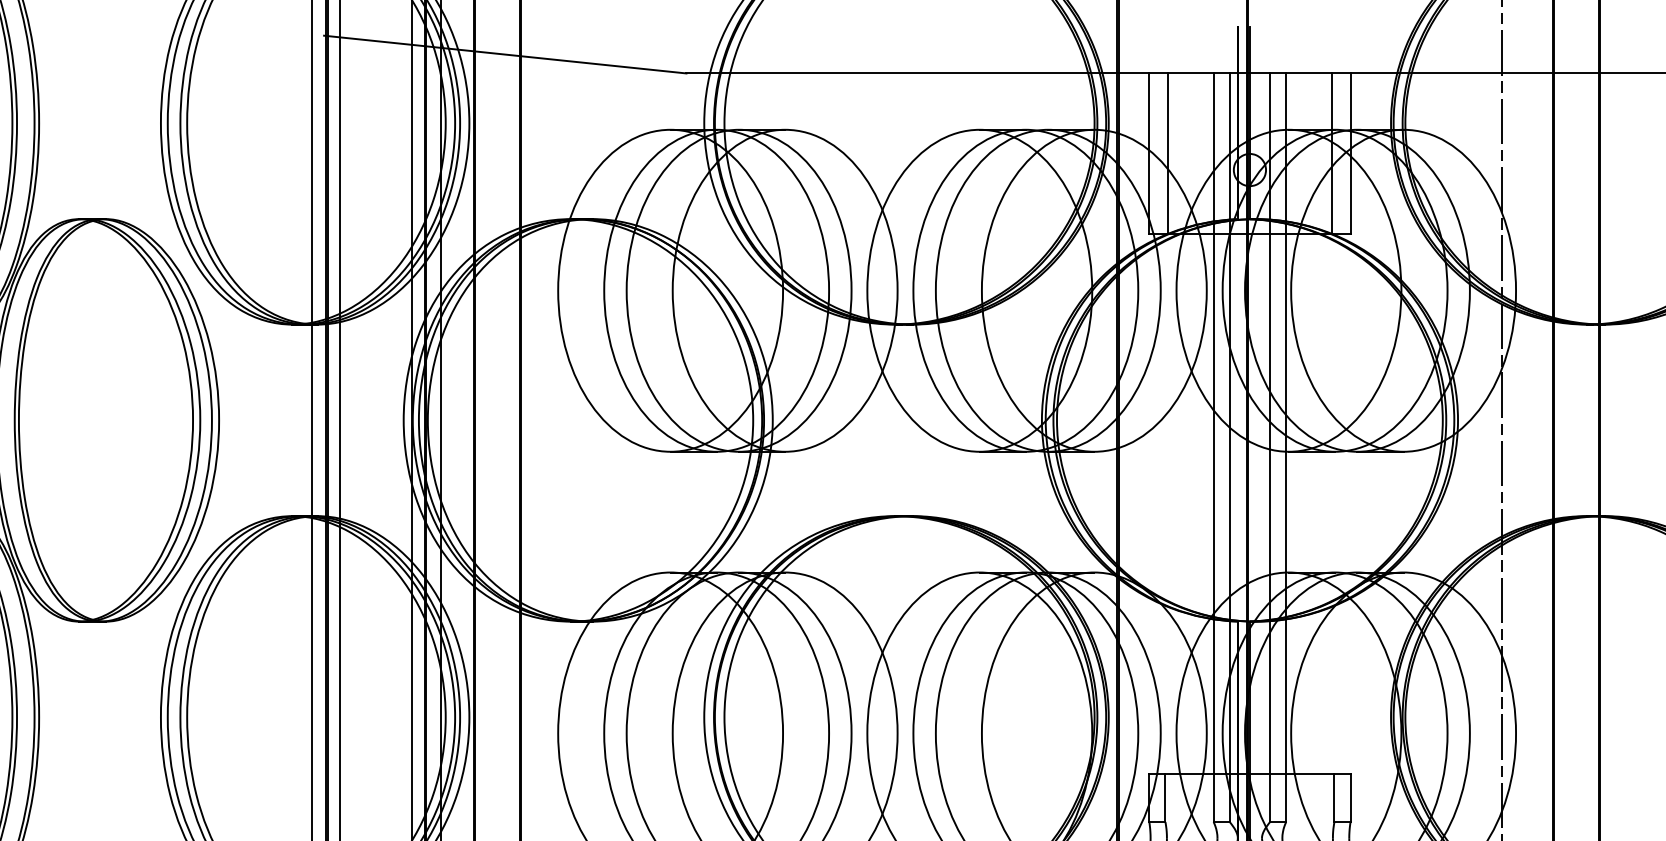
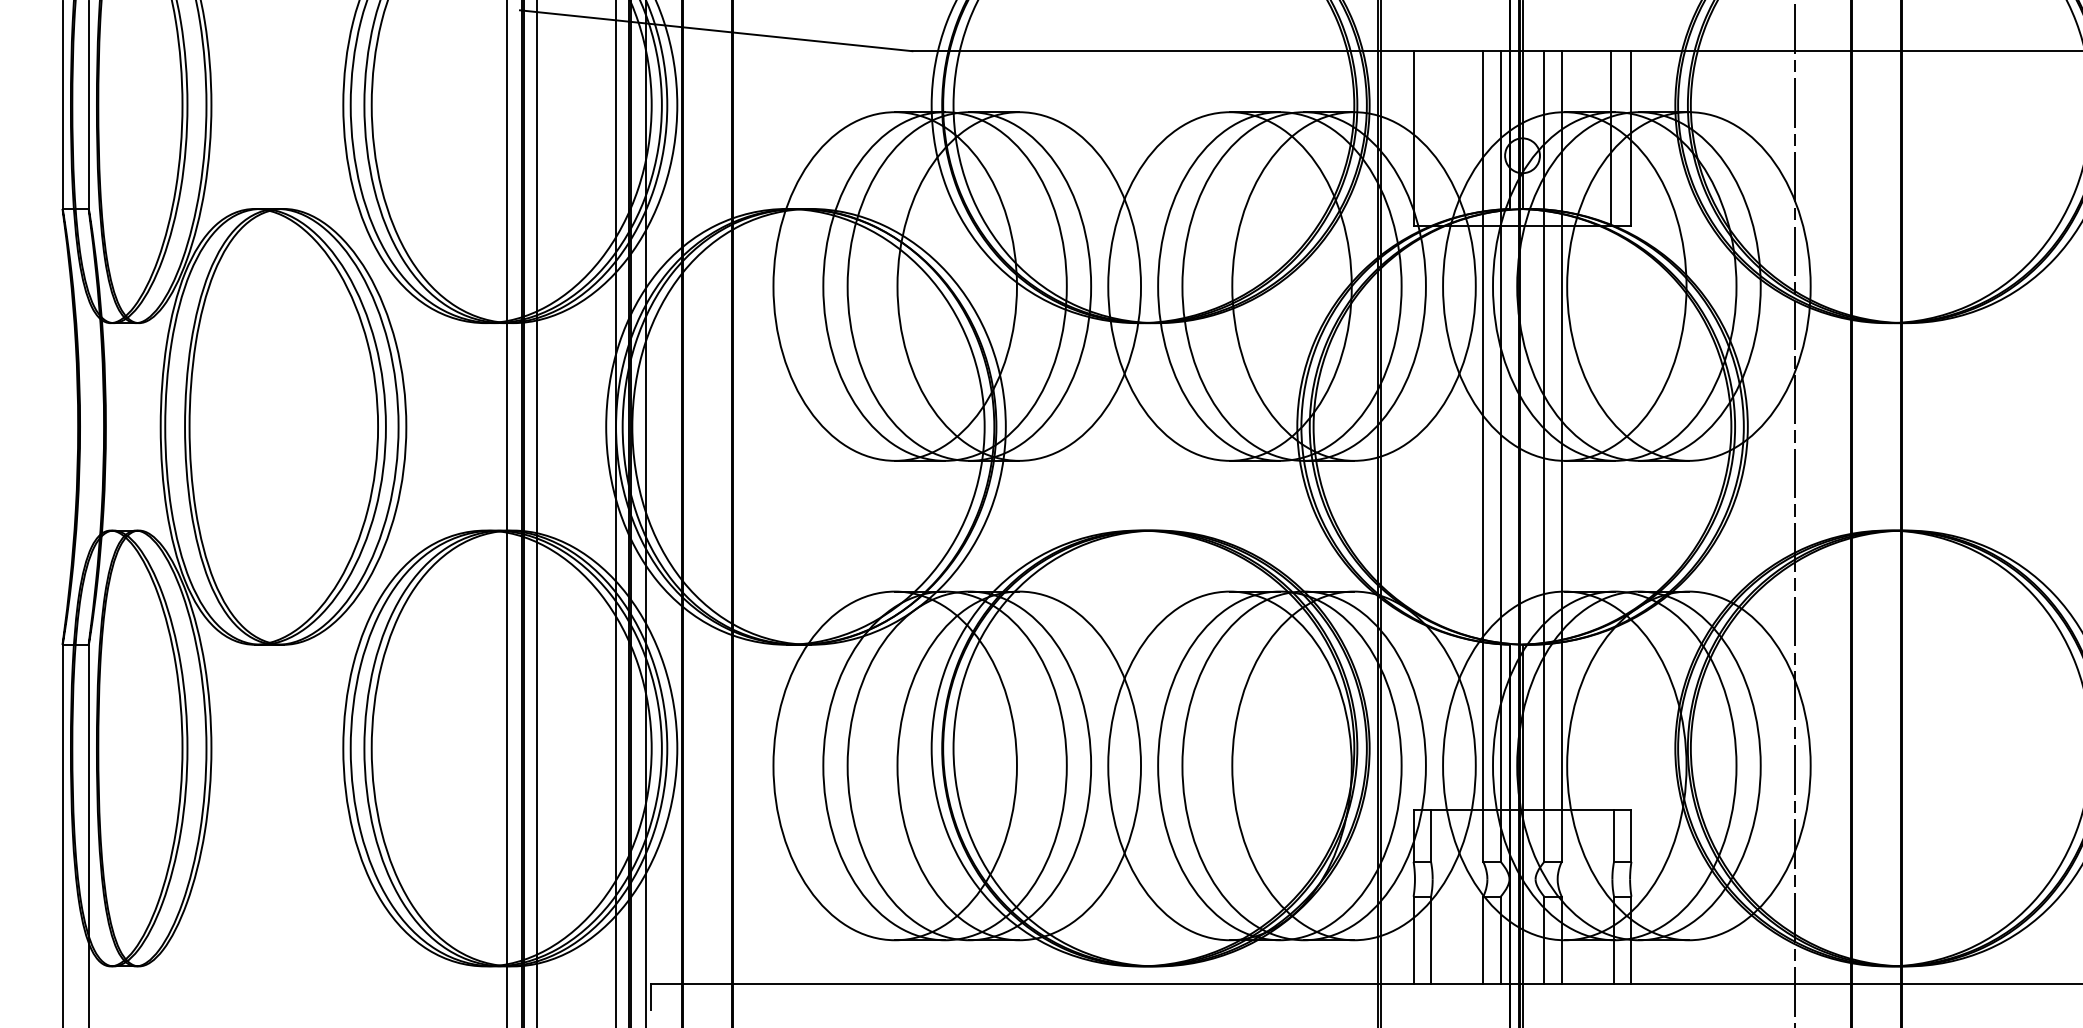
line: (1167, 154) -> (1433, 138), removed

